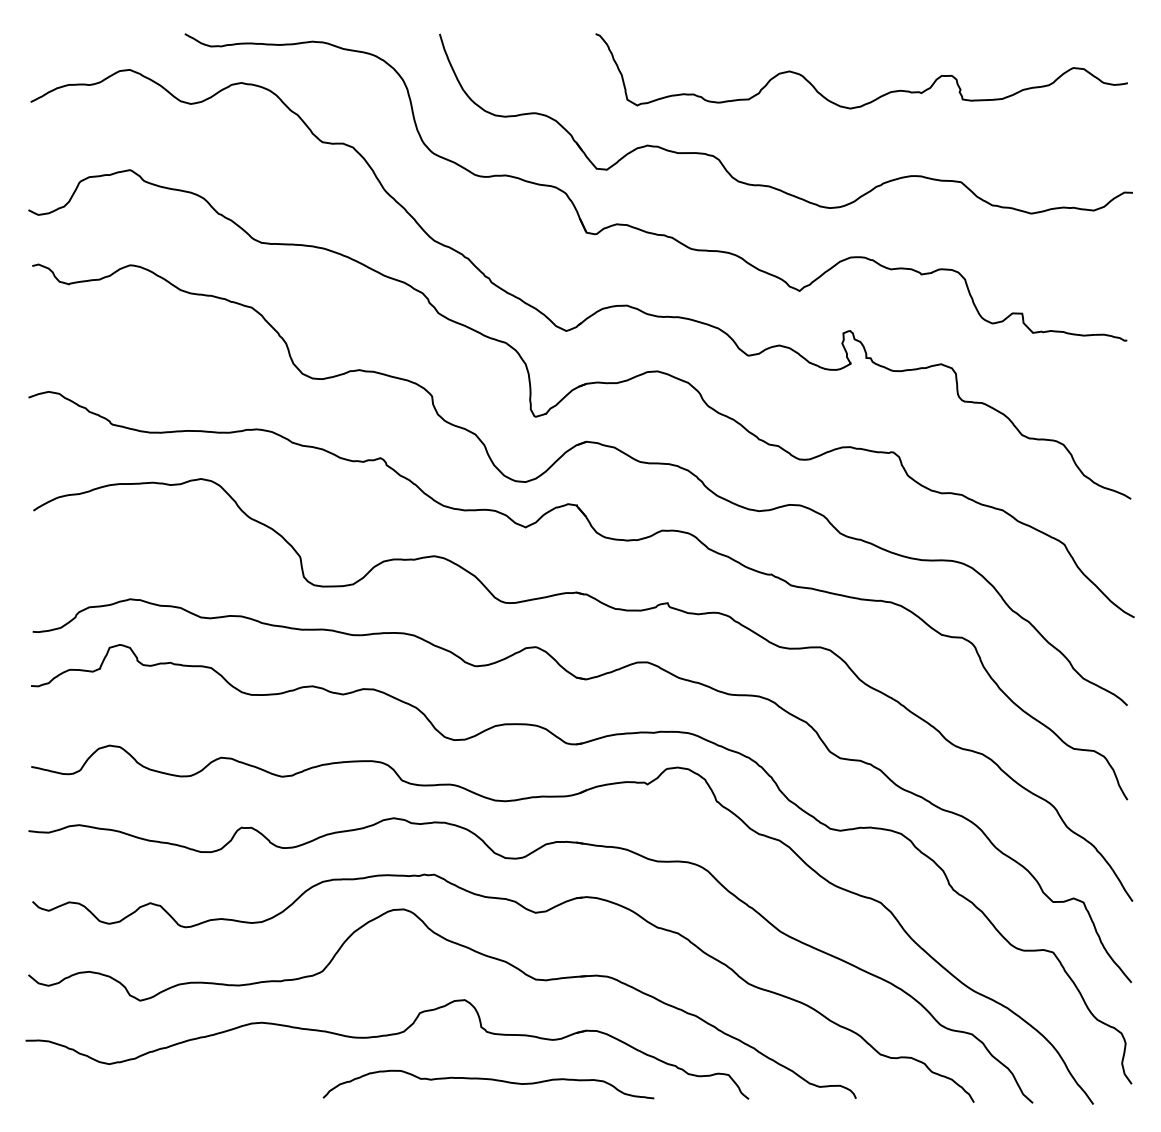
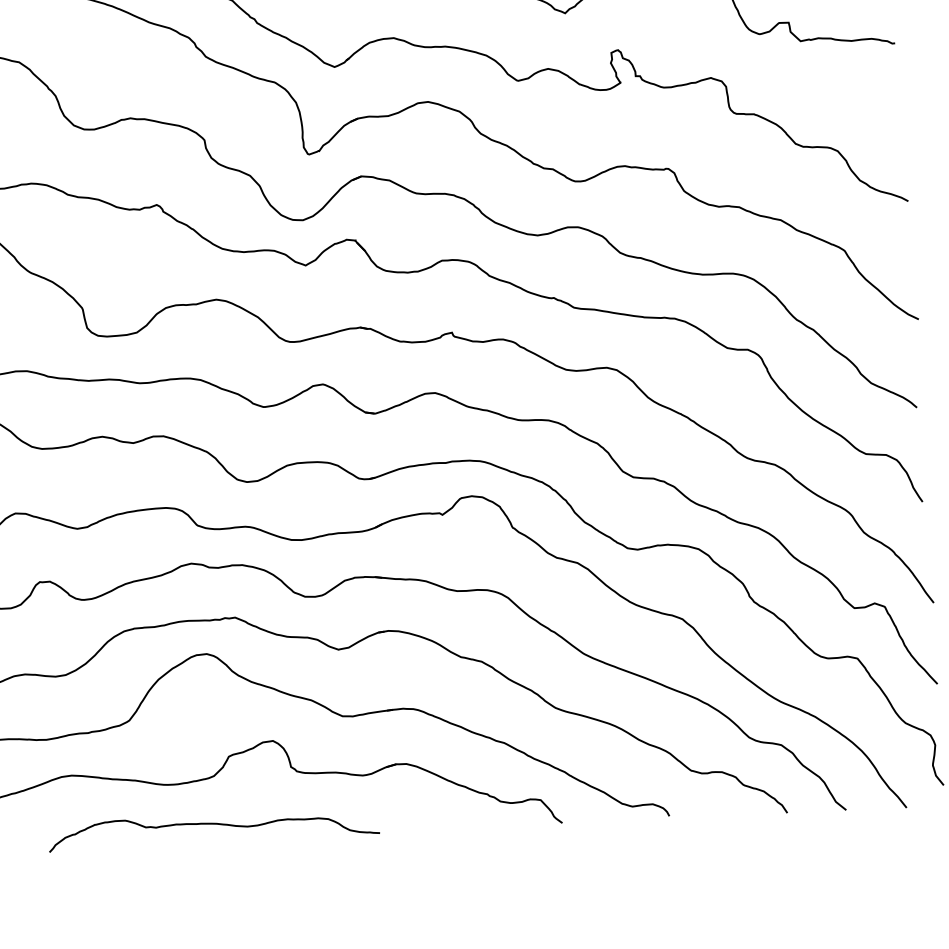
curve: (488, 1080) -> (213, 825), moved

